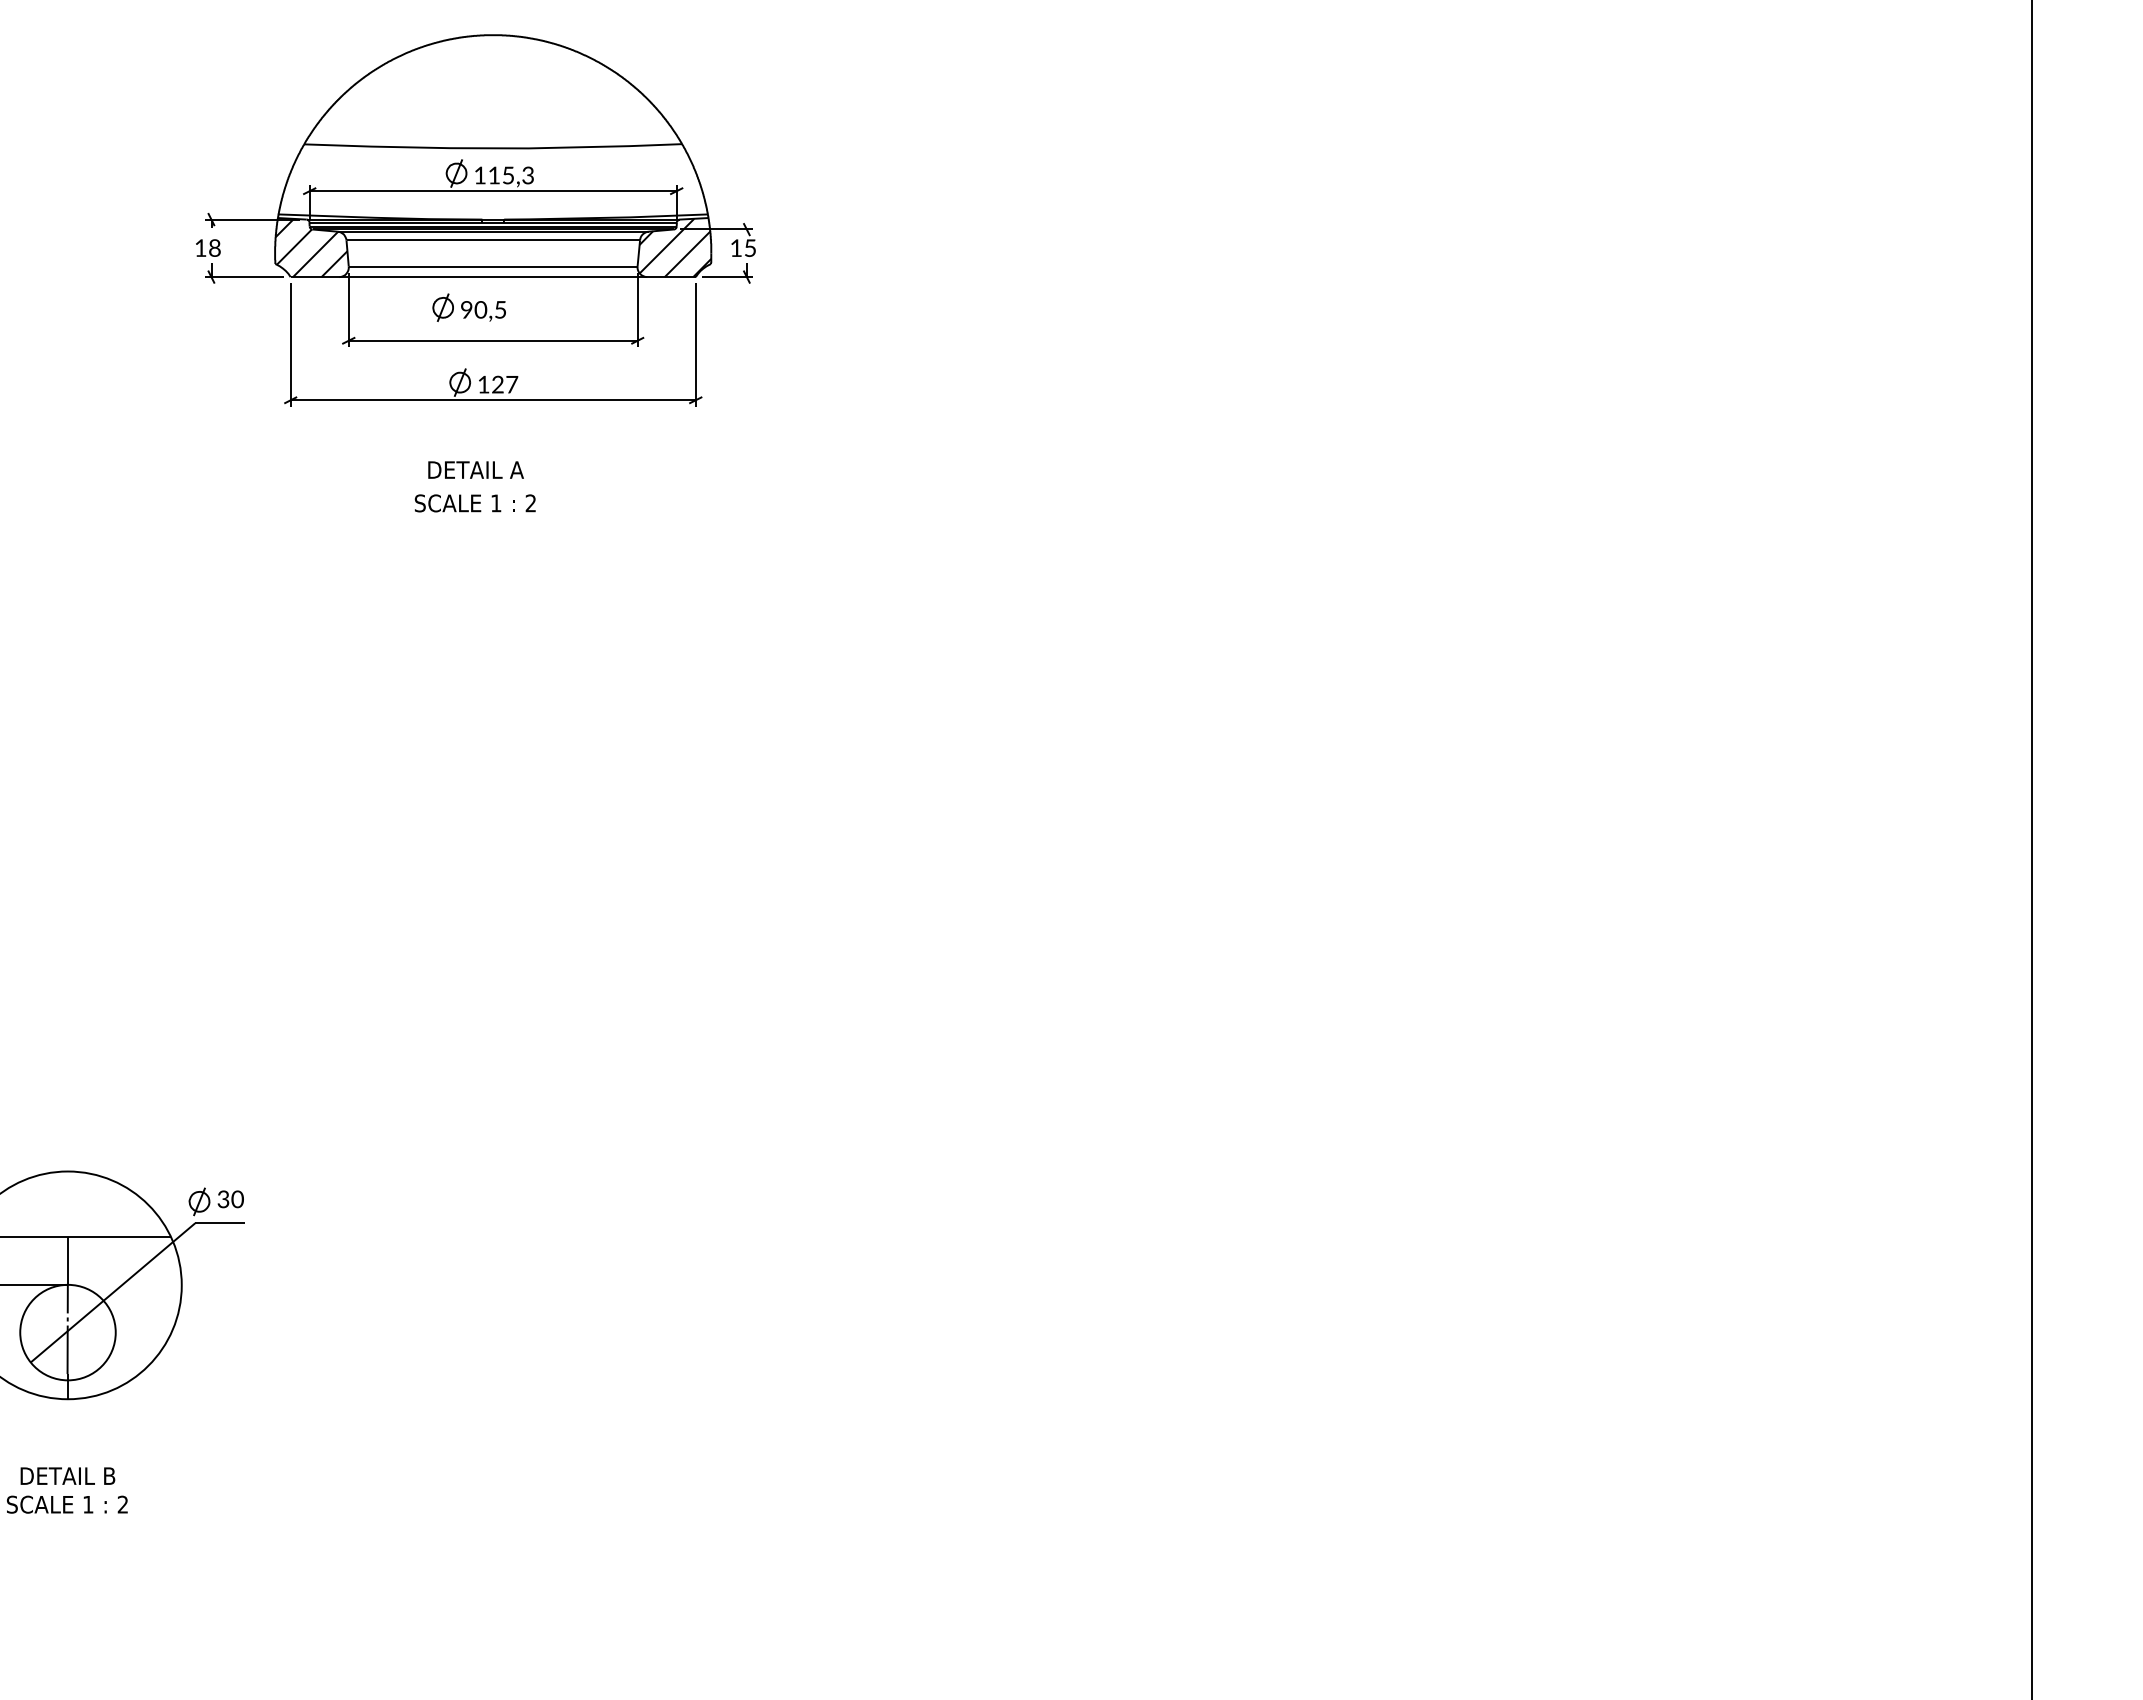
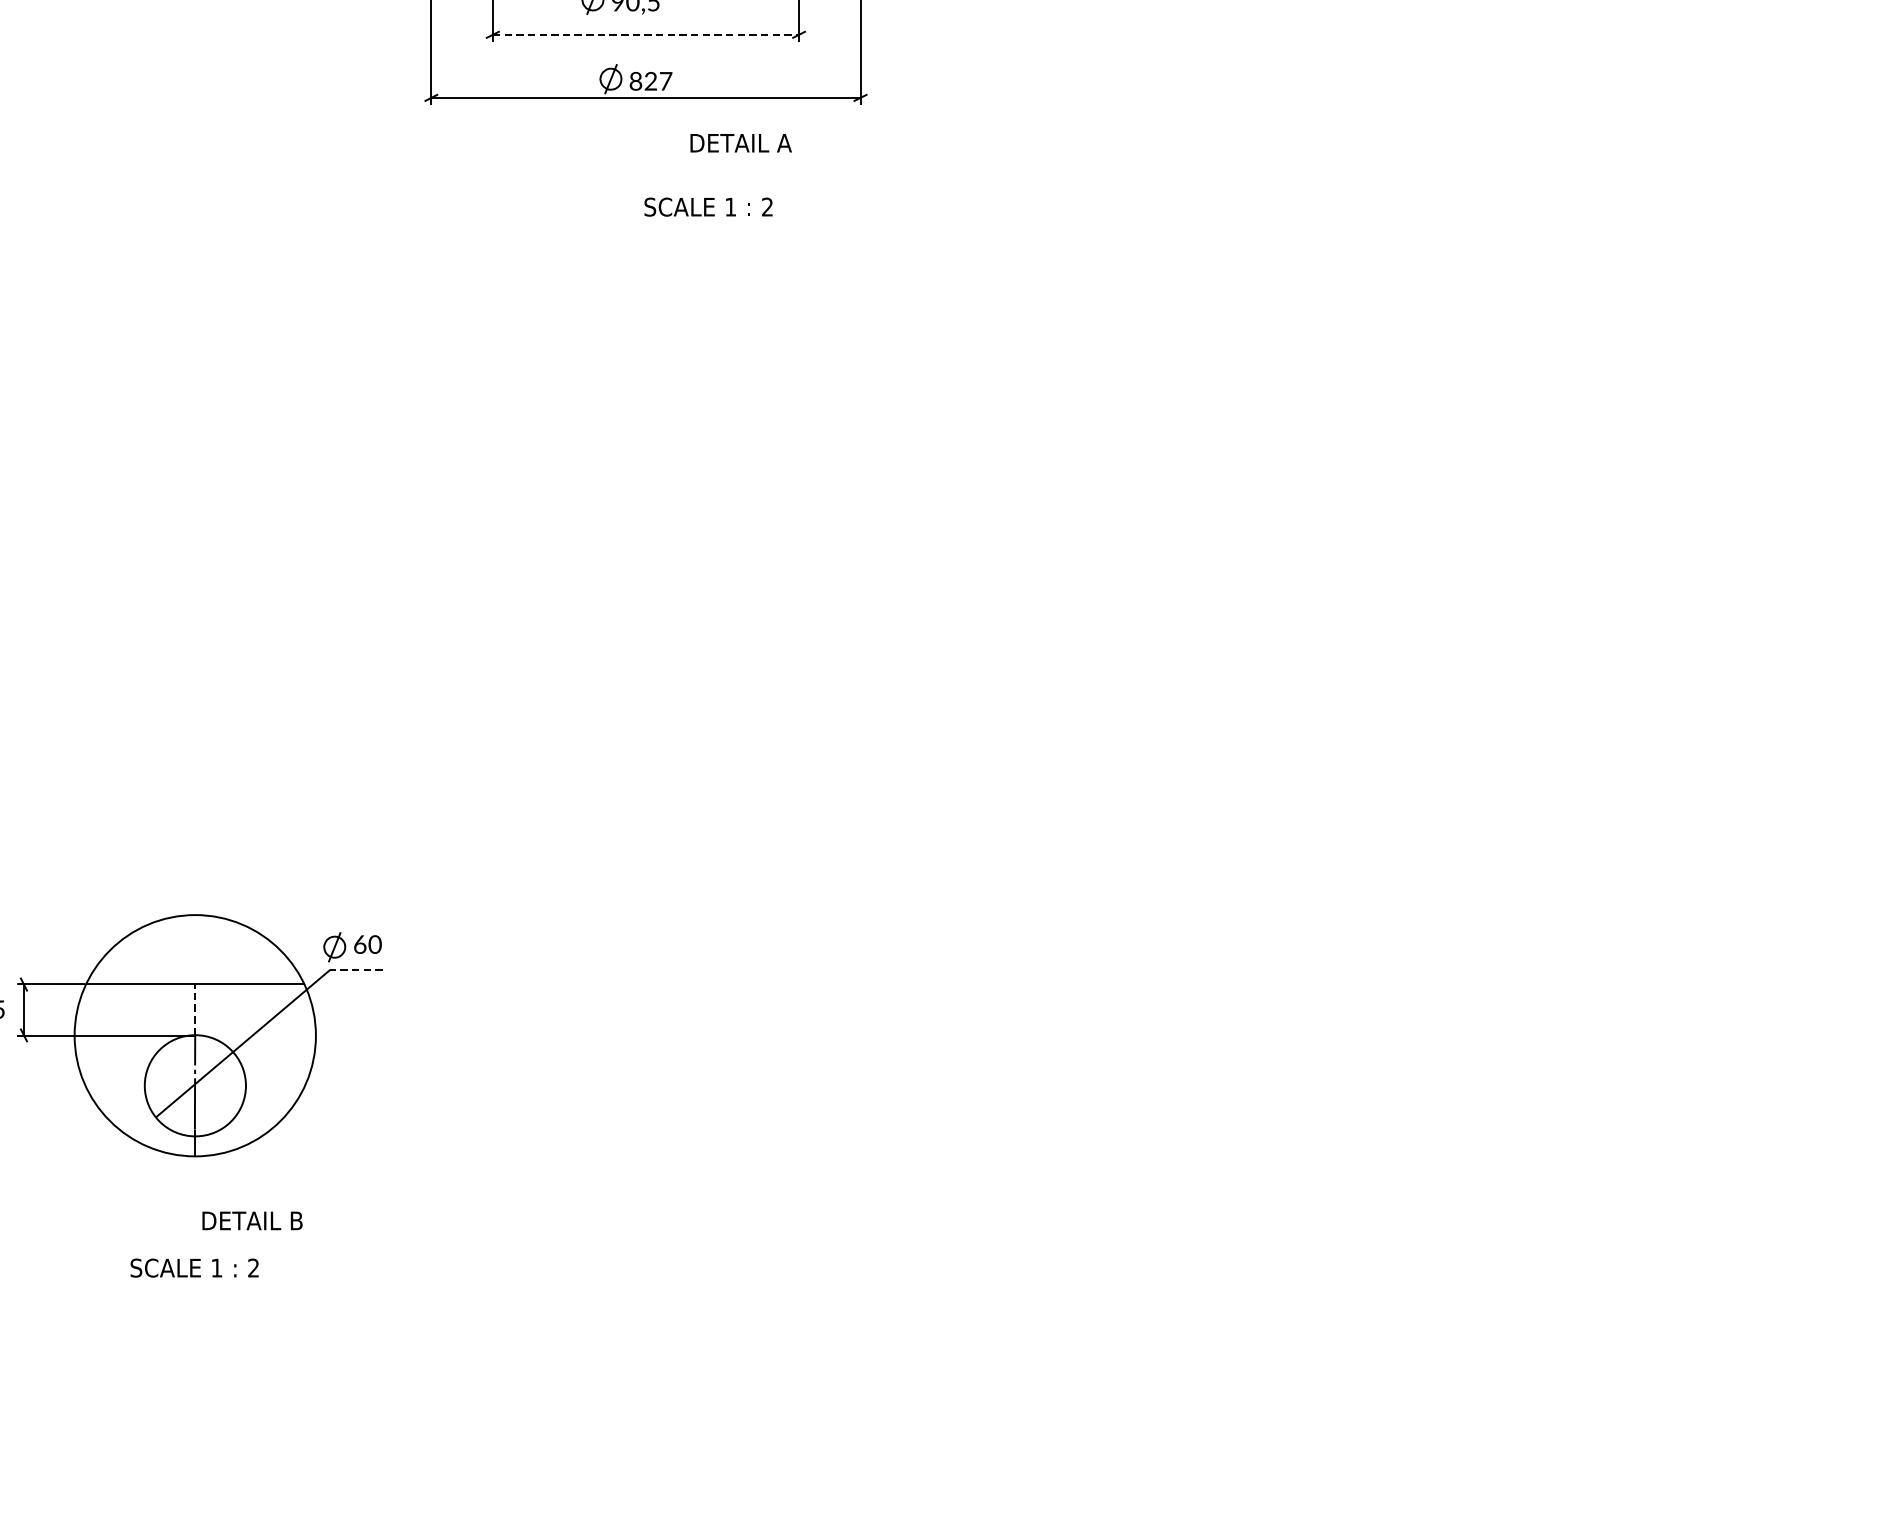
line: (493, 340) -> (646, 34), solid -> dashed
text: (483, 384) -> (635, 81), 127 -> 827
text: (475, 469) -> (740, 142), moved
text: (474, 503) -> (707, 207), moved
text: (223, 1198) -> (360, 943), 30 -> 60
line: (220, 1223) -> (356, 970), solid -> dashed
line: (67, 1260) -> (194, 1009), solid -> dashed
text: (67, 1475) -> (252, 1220), moved

